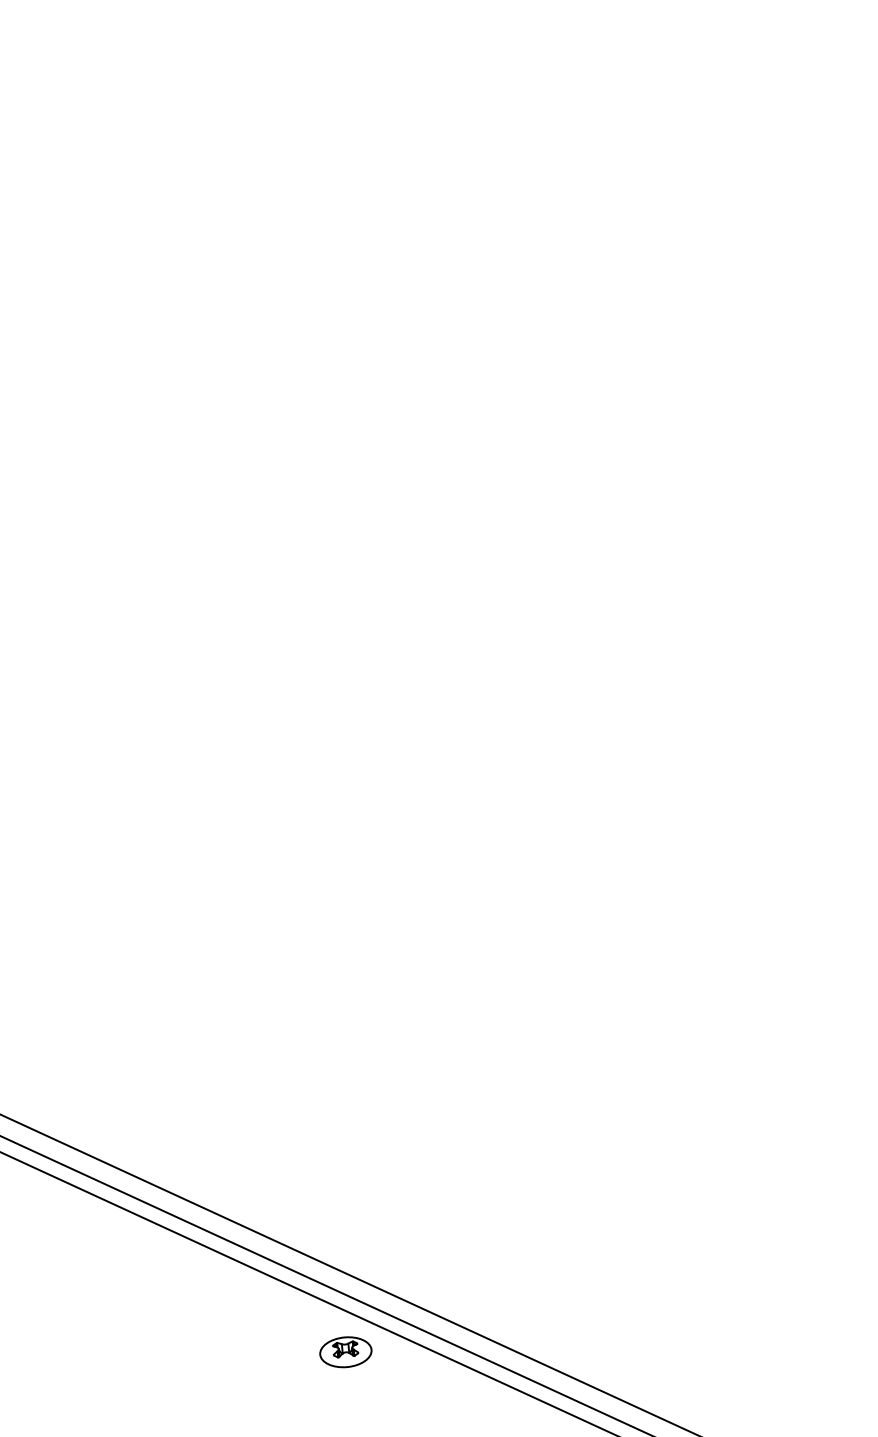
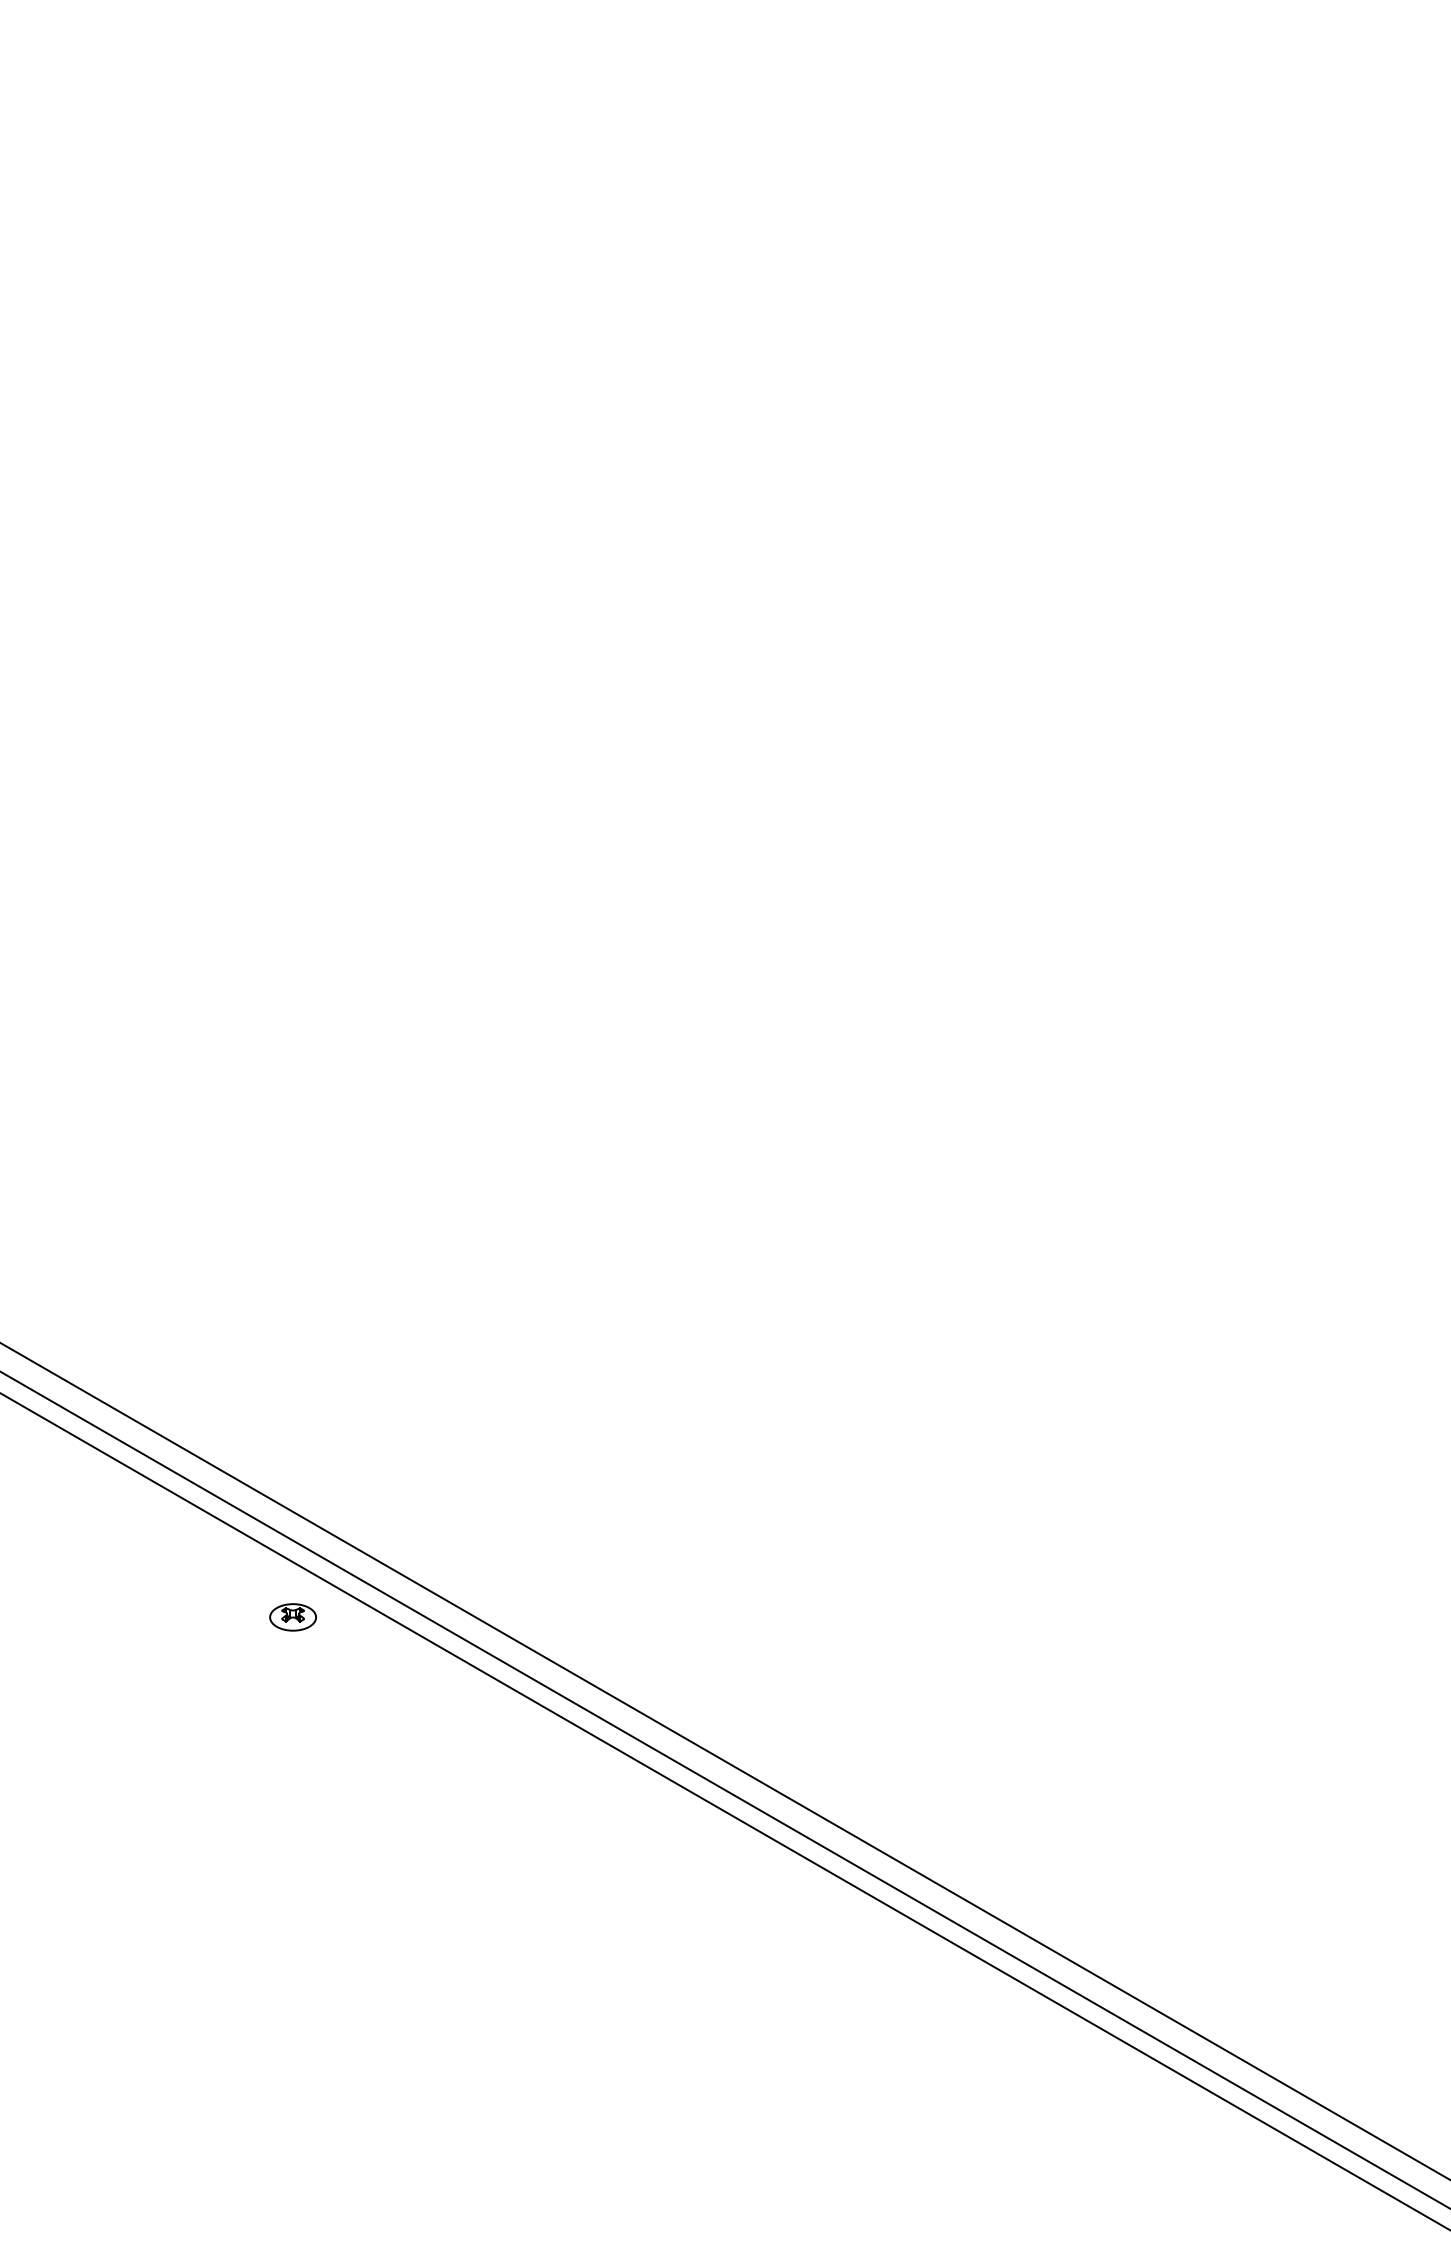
part: (345, 1352) -> (292, 1617), size x0.7

